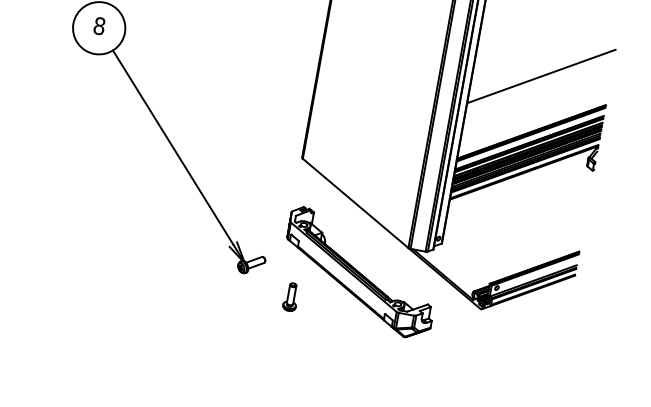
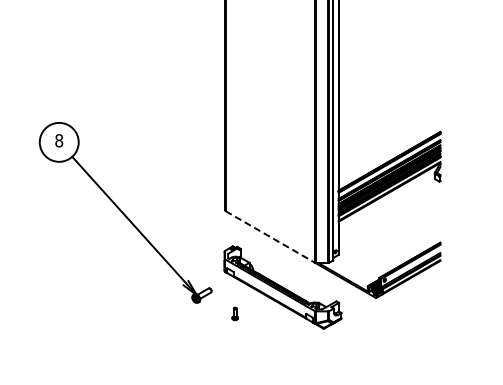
line: (541, 76) -> (389, 119), removed
line: (355, 204) -> (270, 237), solid -> dashed
part: (290, 296) -> (234, 313), size x0.6

